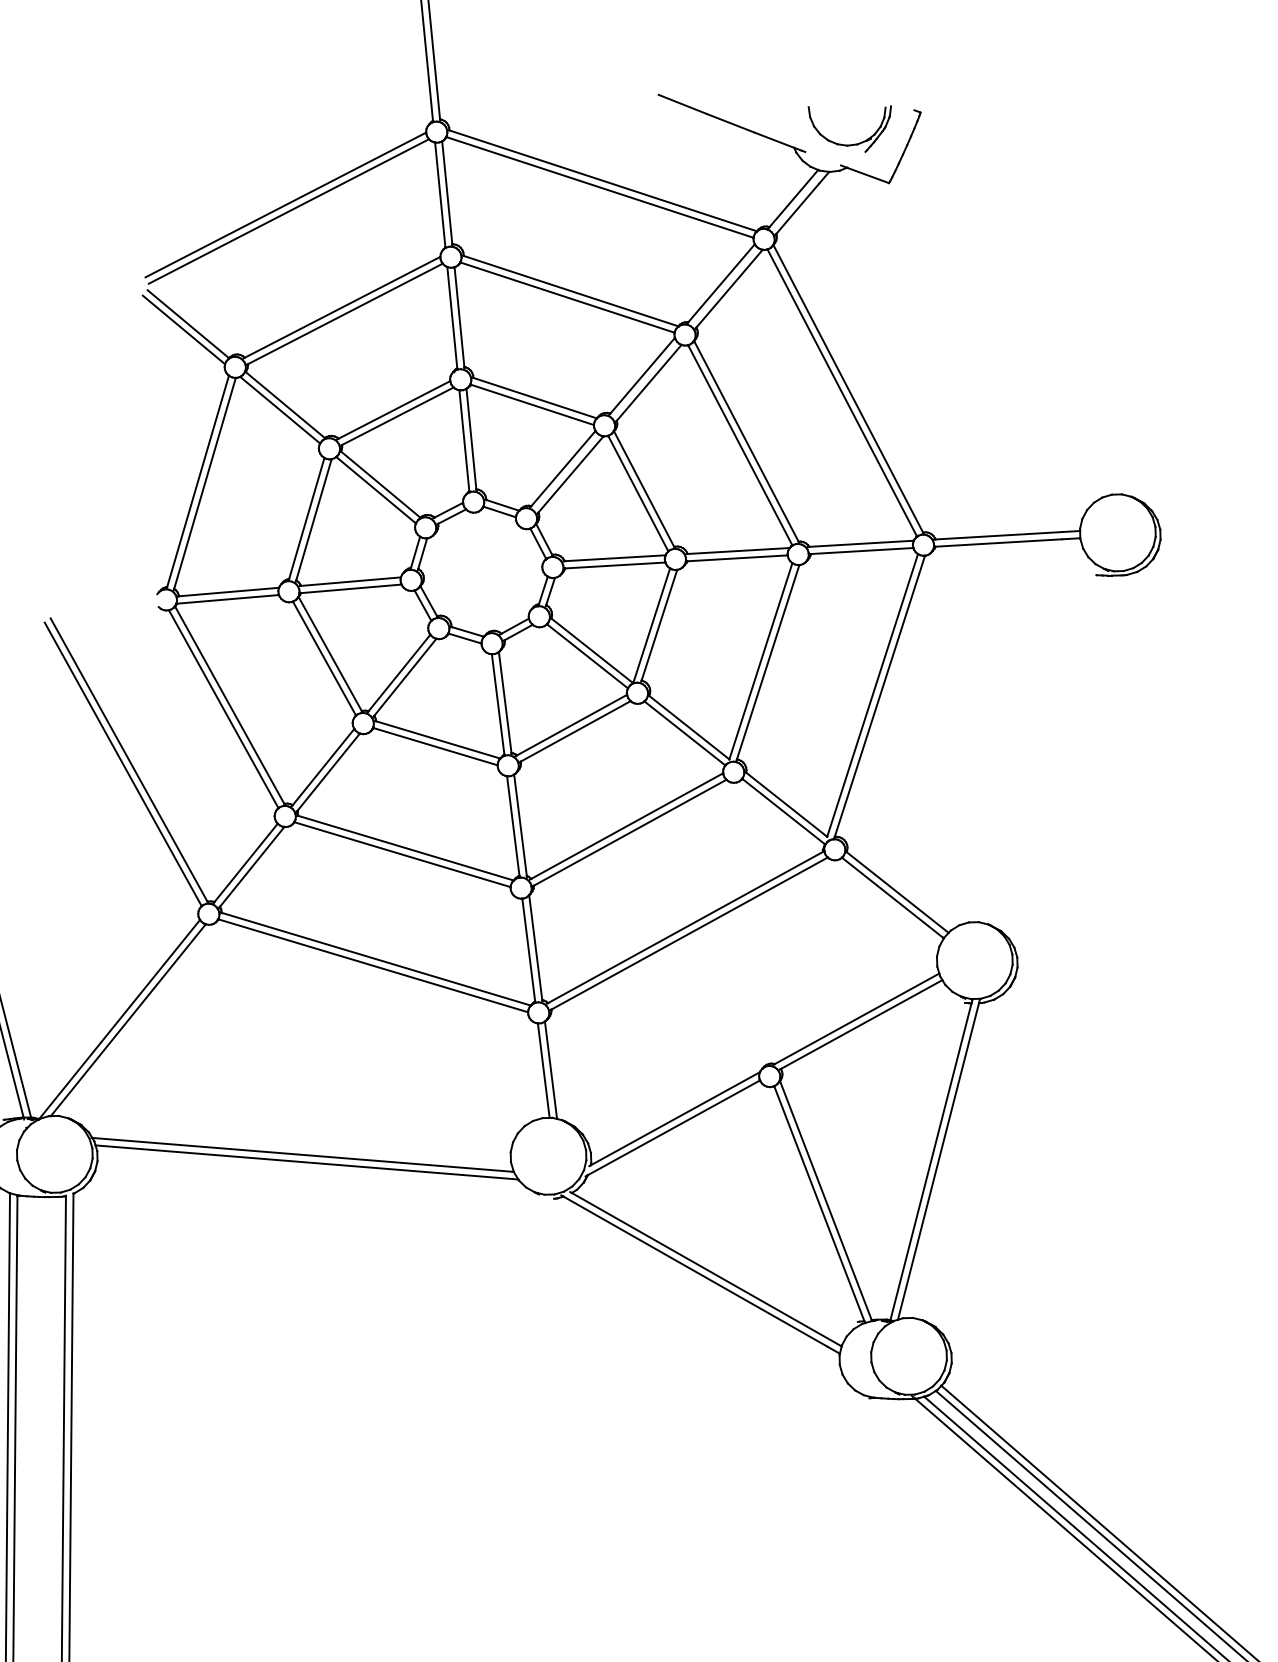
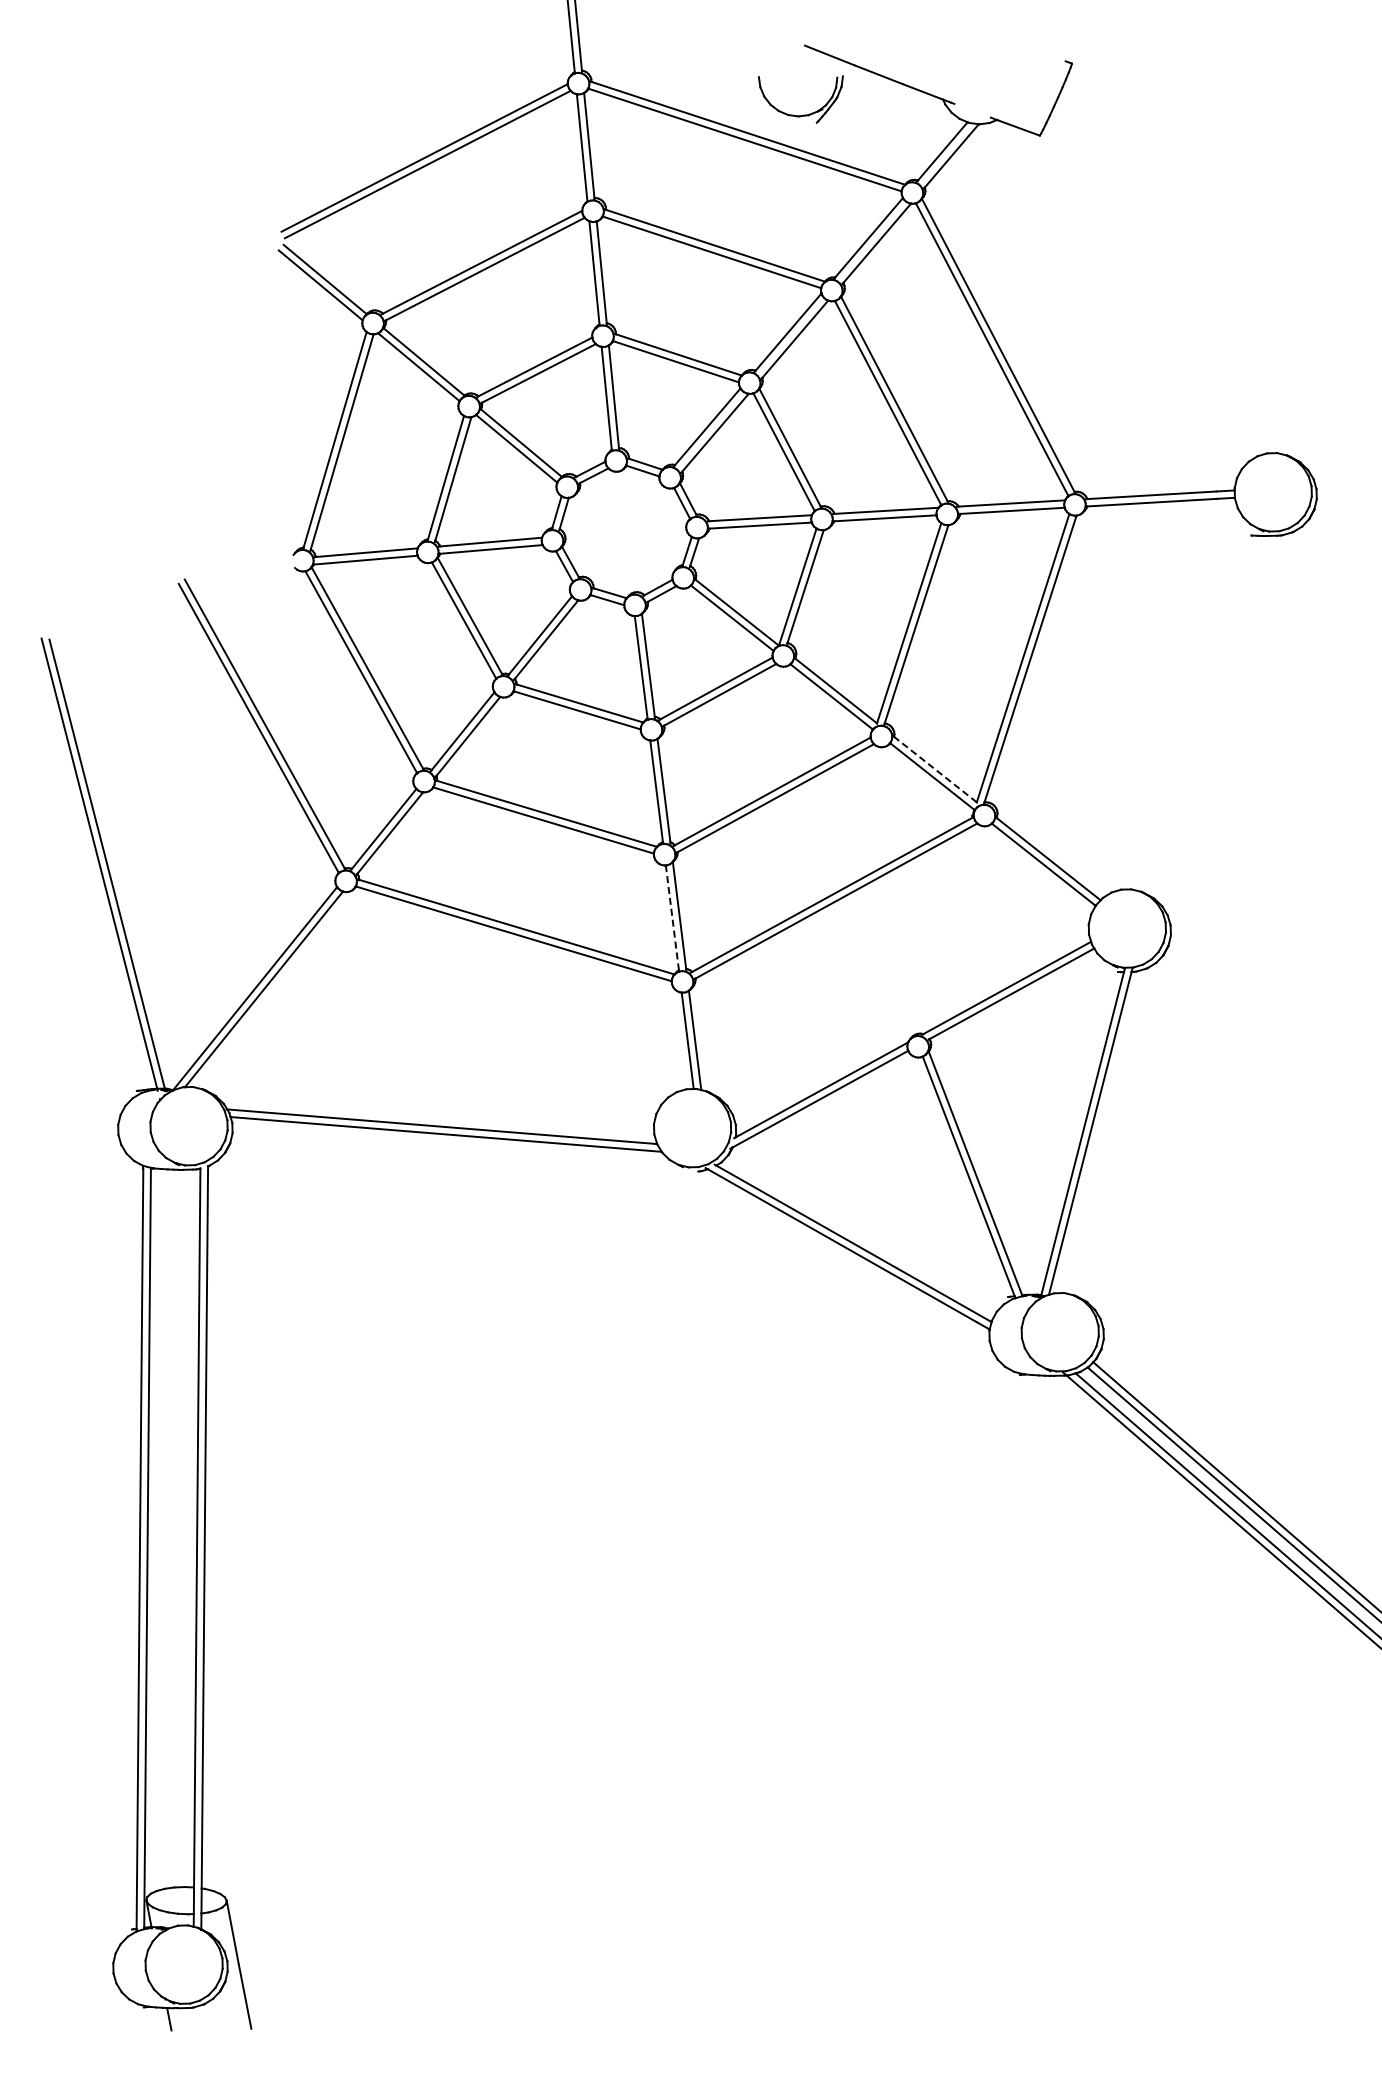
part: (852, 143) -> (803, 114), moved
line: (786, 804) -> (935, 769), solid -> dashed
line: (528, 949) -> (672, 917), solid -> dashed

